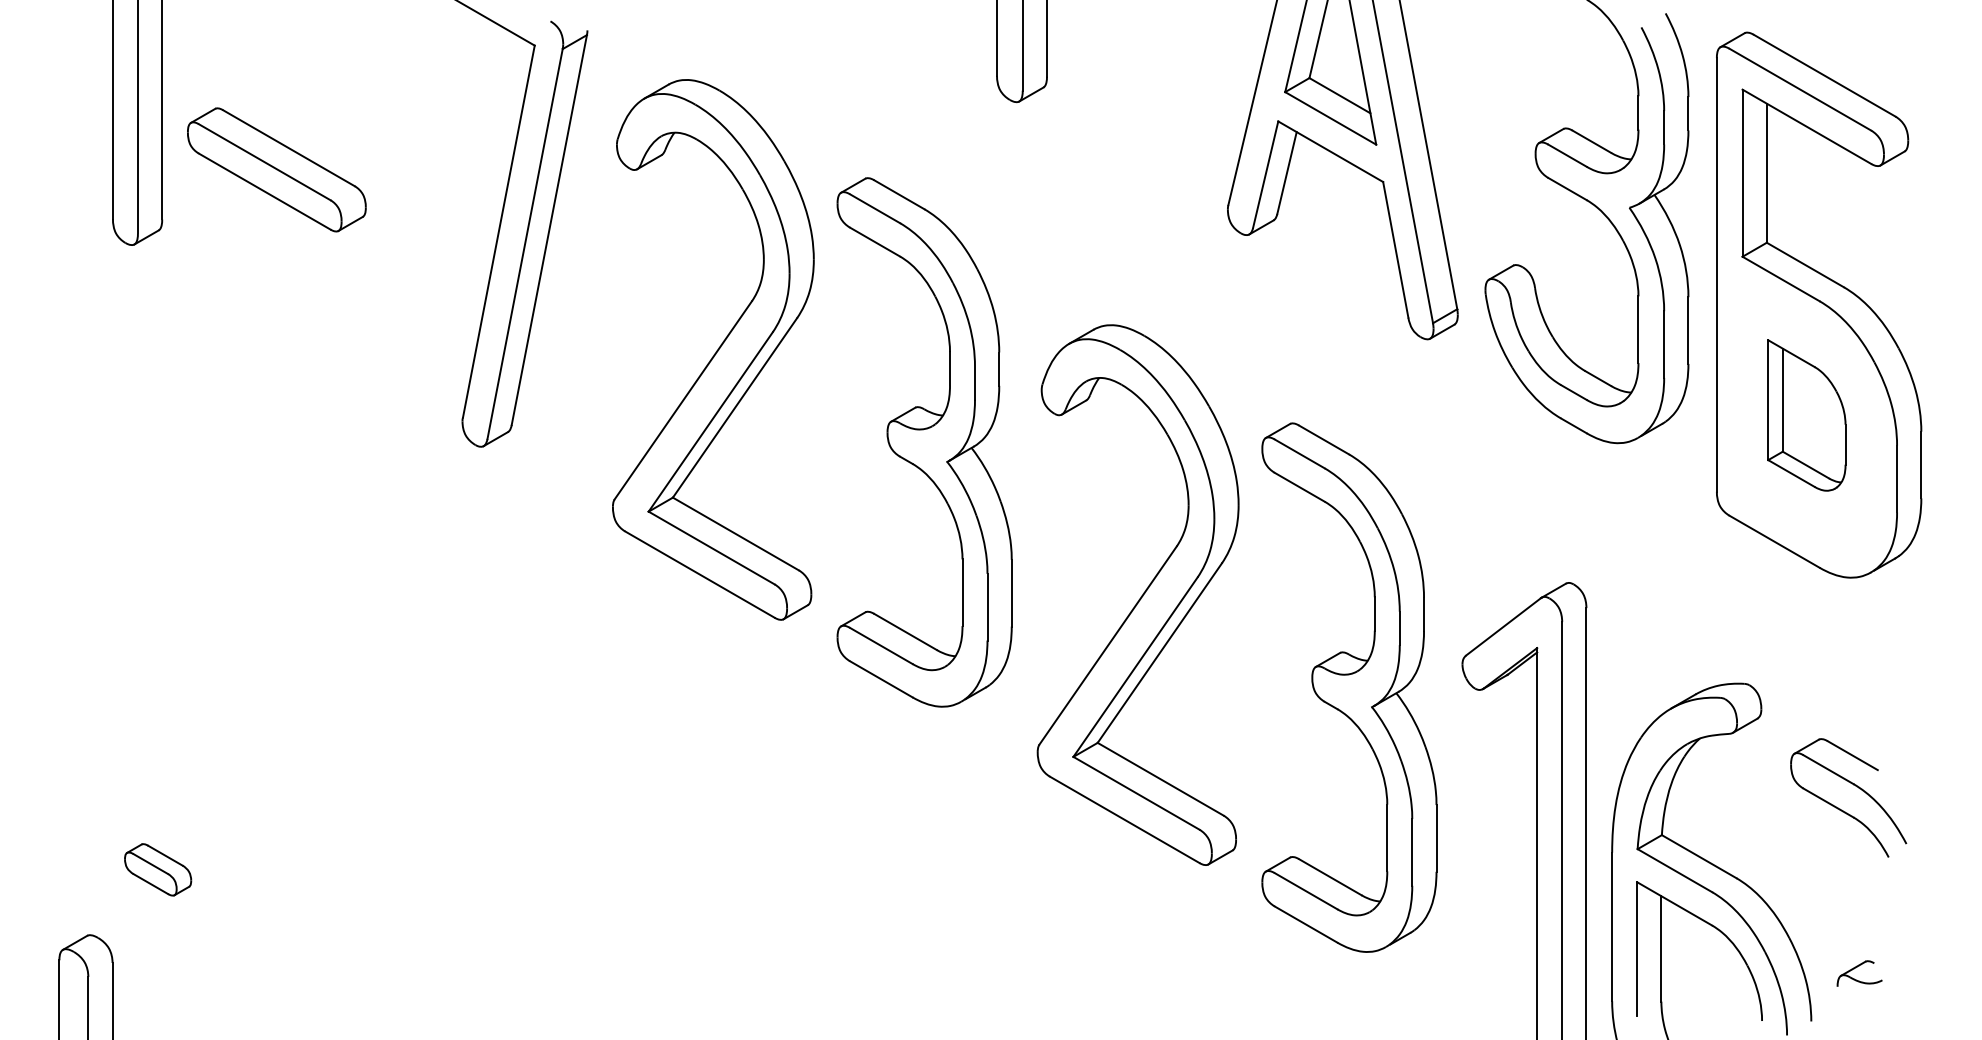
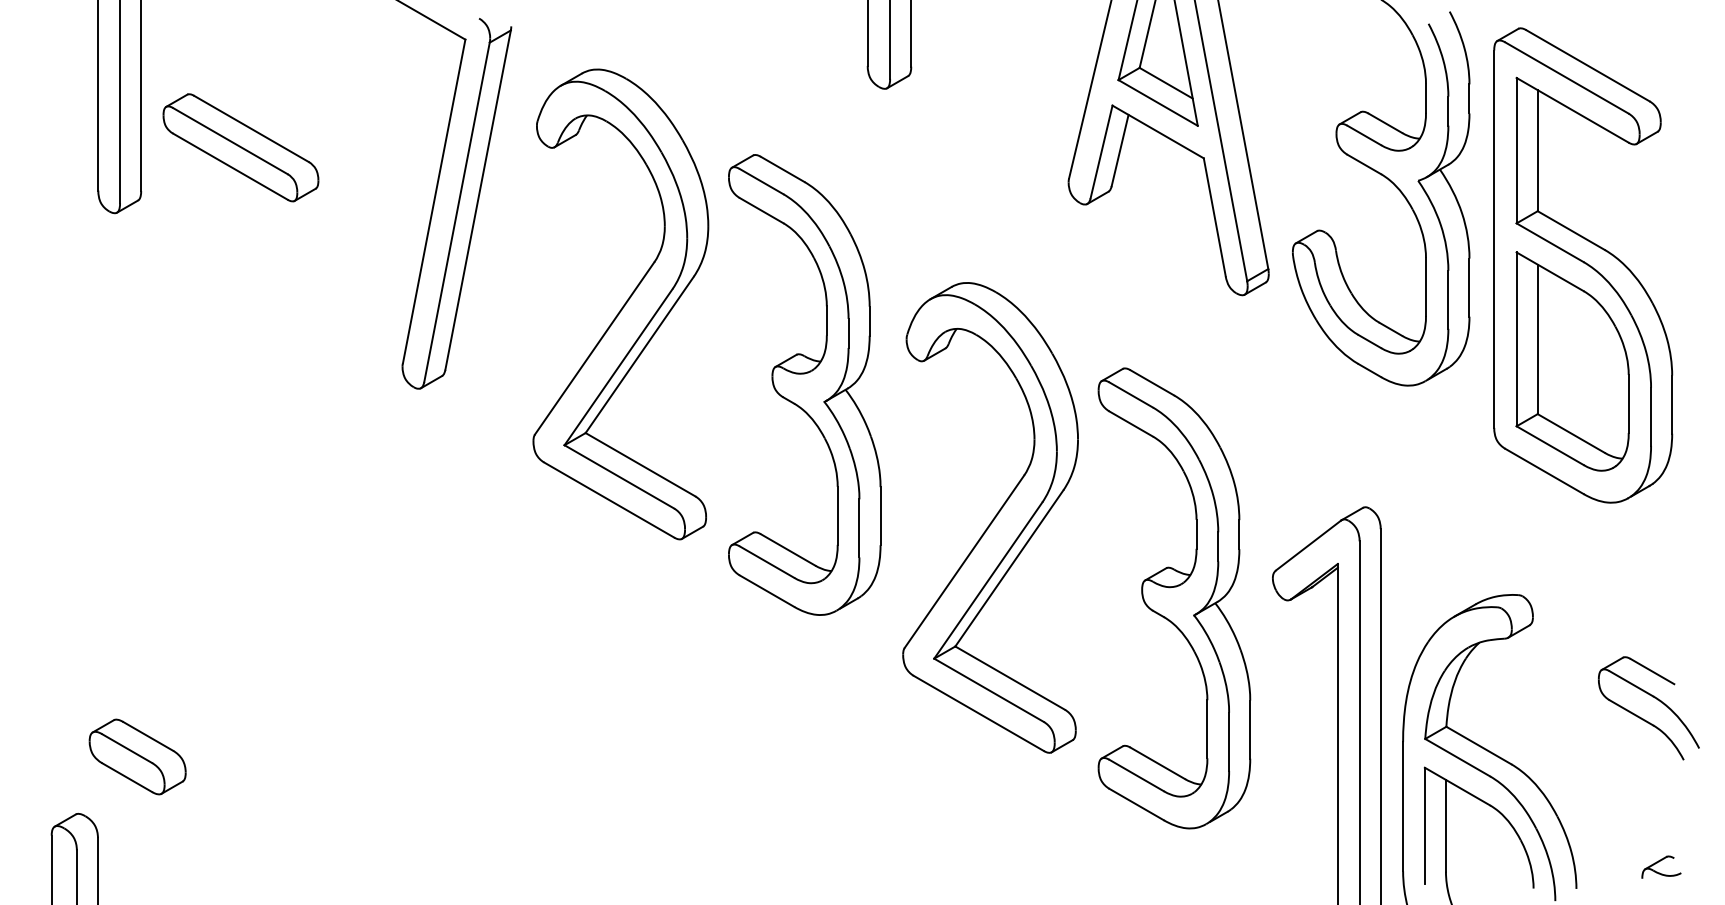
part: (1806, 415) -> (1572, 361), size x1.67
part: (1842, 809) -> (1643, 718), moved
part: (157, 869) -> (137, 756), size x1.67
part: (1859, 972) -> (1661, 866), moved

